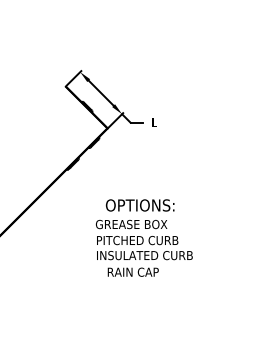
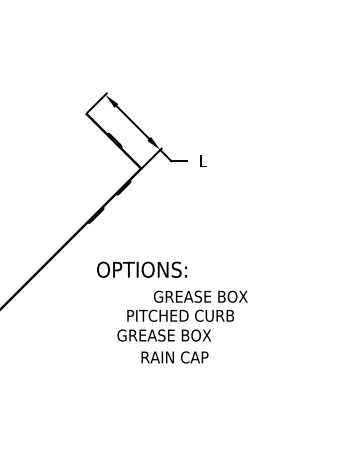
text: (139, 205) -> (141, 269), moved
text: (131, 224) -> (200, 296), moved
text: (141, 255) -> (185, 335), INSULATED CURB -> GREASE BOX

